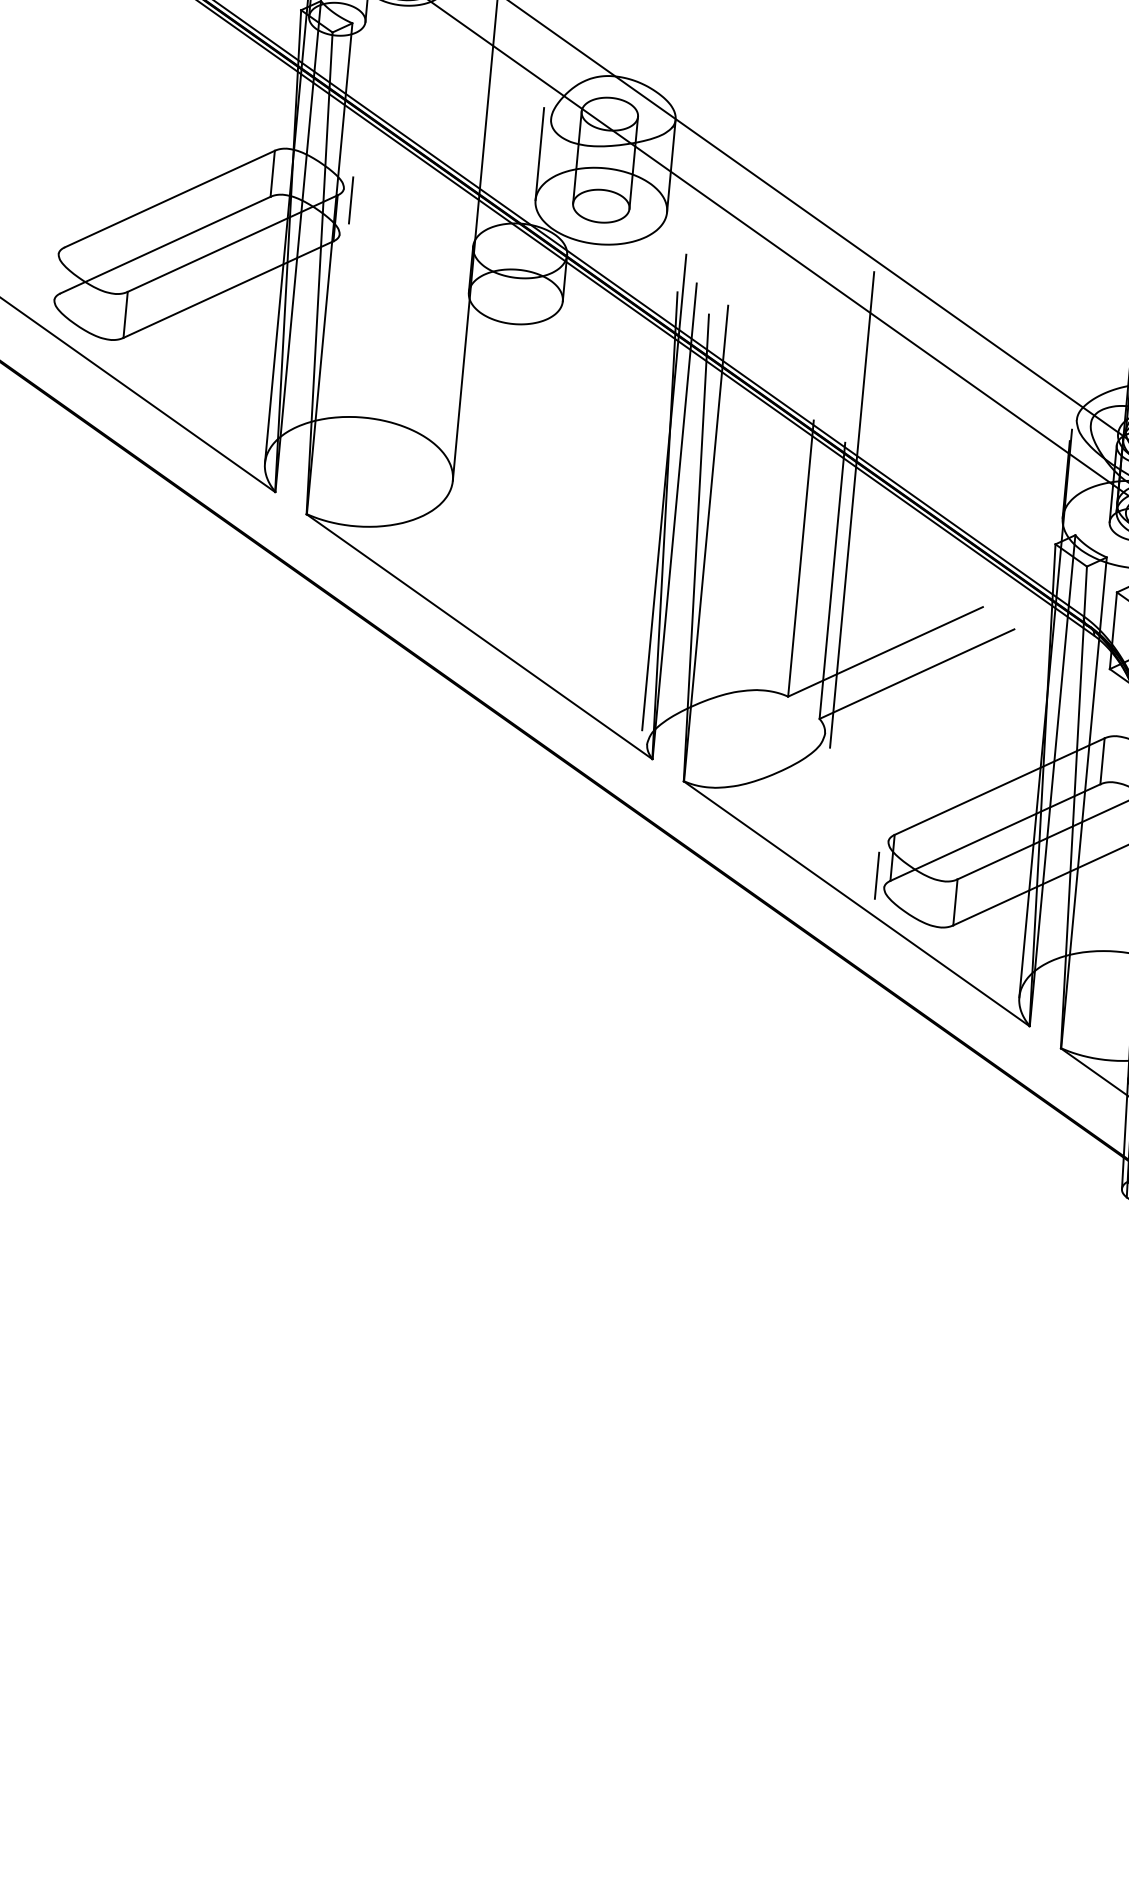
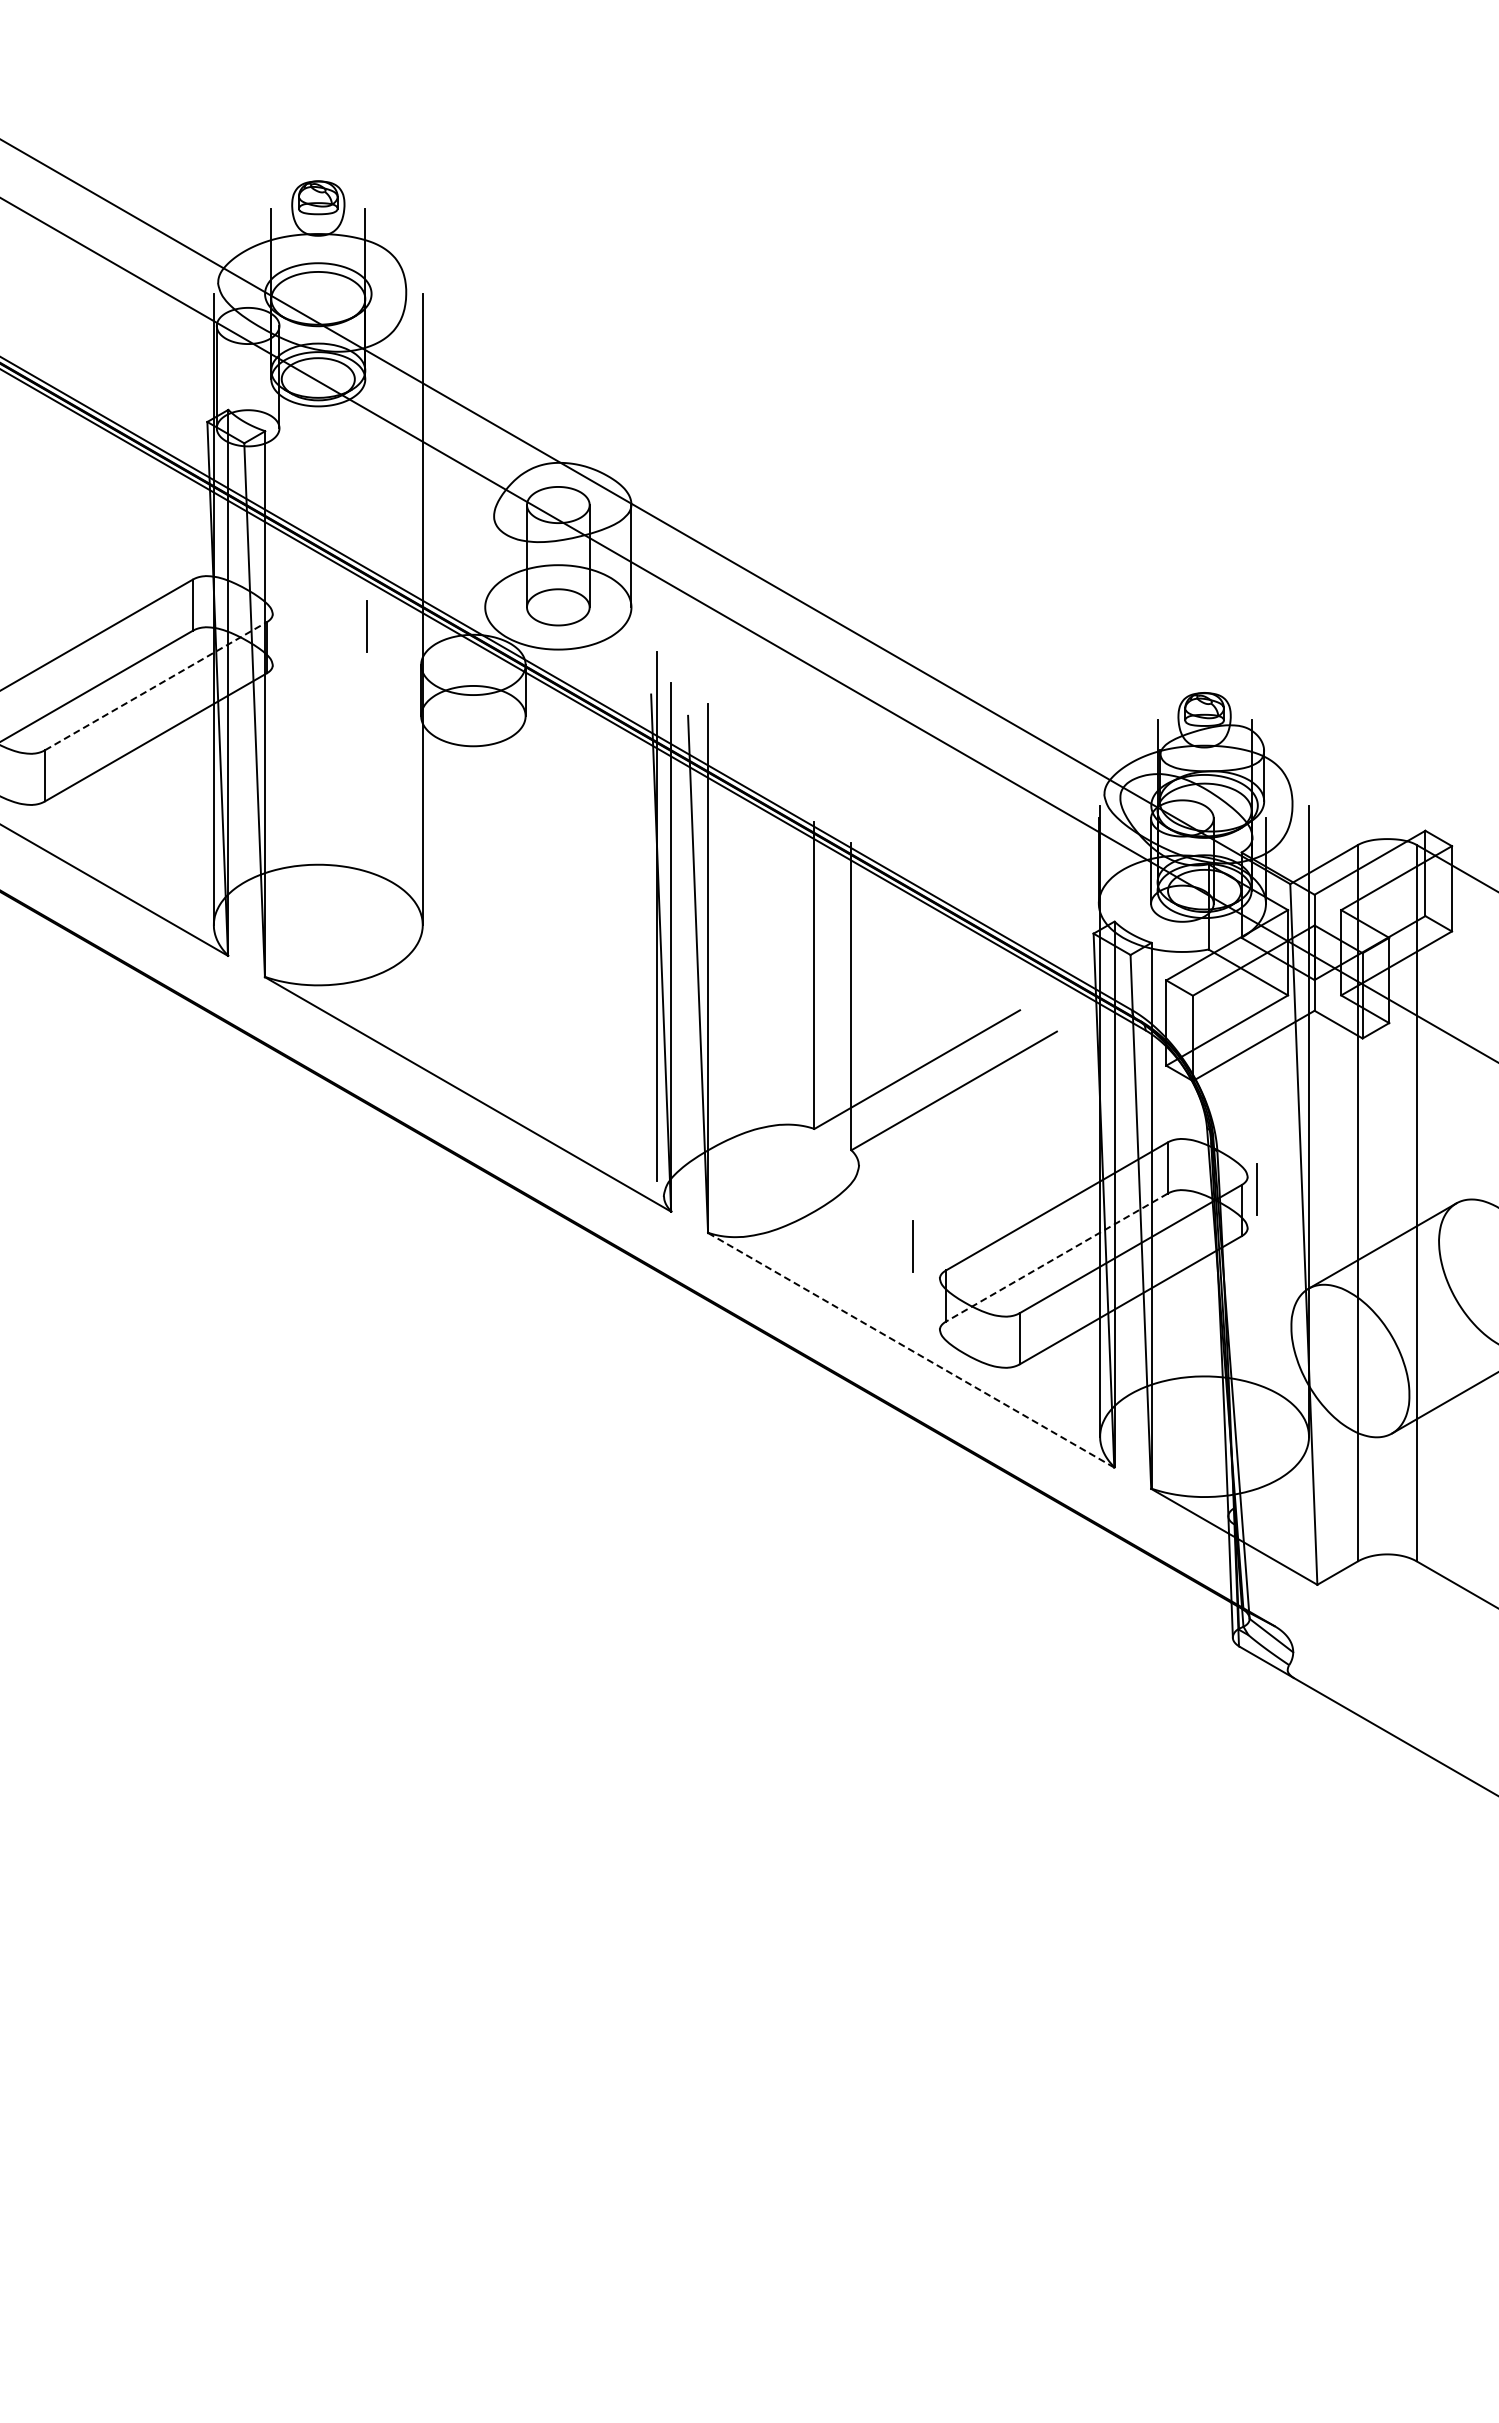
line: (540, 154) -> (485, 556), removed
line: (350, 200) -> (366, 626), moved
line: (232, 243) -> (155, 686), solid -> dashed
line: (851, 509) -> (865, 916), removed
line: (995, 832) -> (1056, 1257), solid -> dashed
line: (876, 875) -> (912, 1246), moved
line: (856, 904) -> (911, 1350), solid -> dashed

